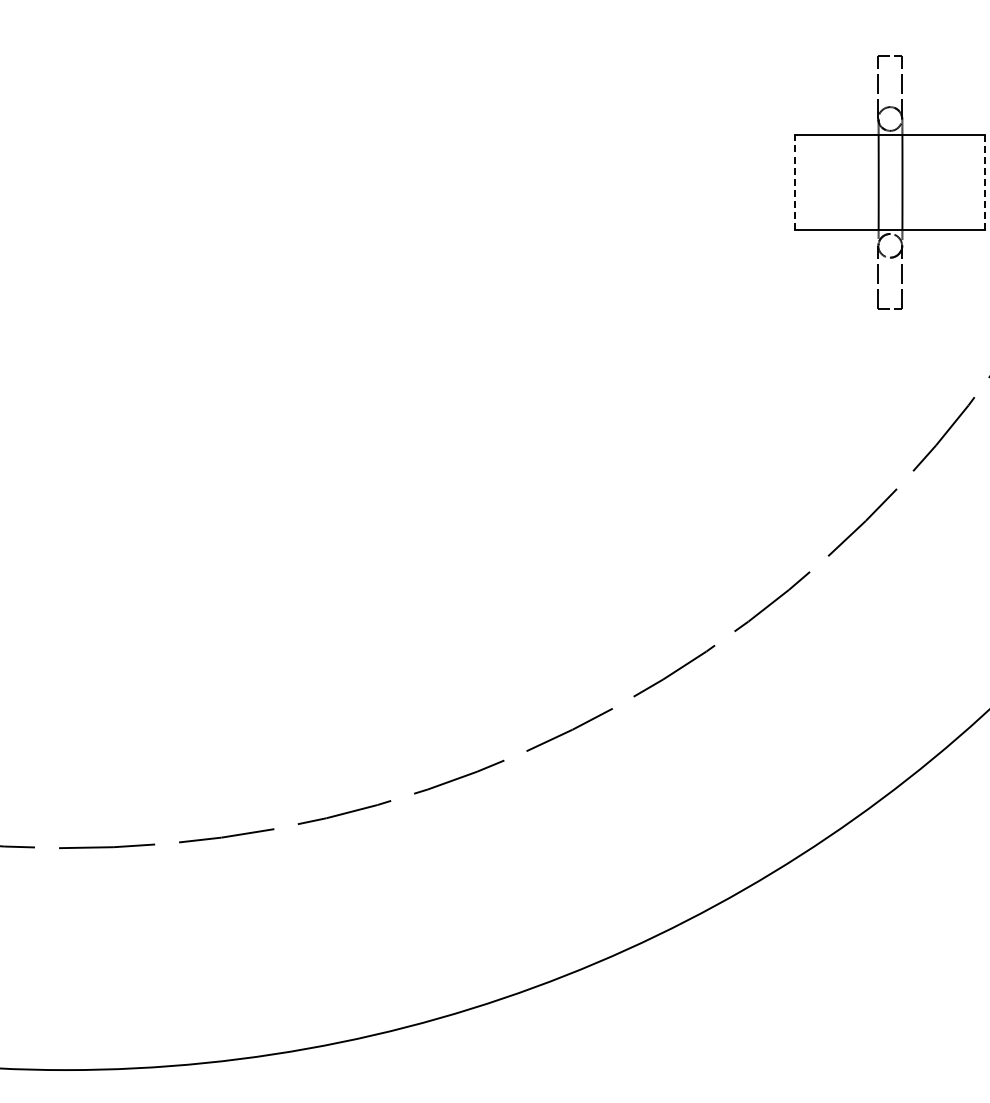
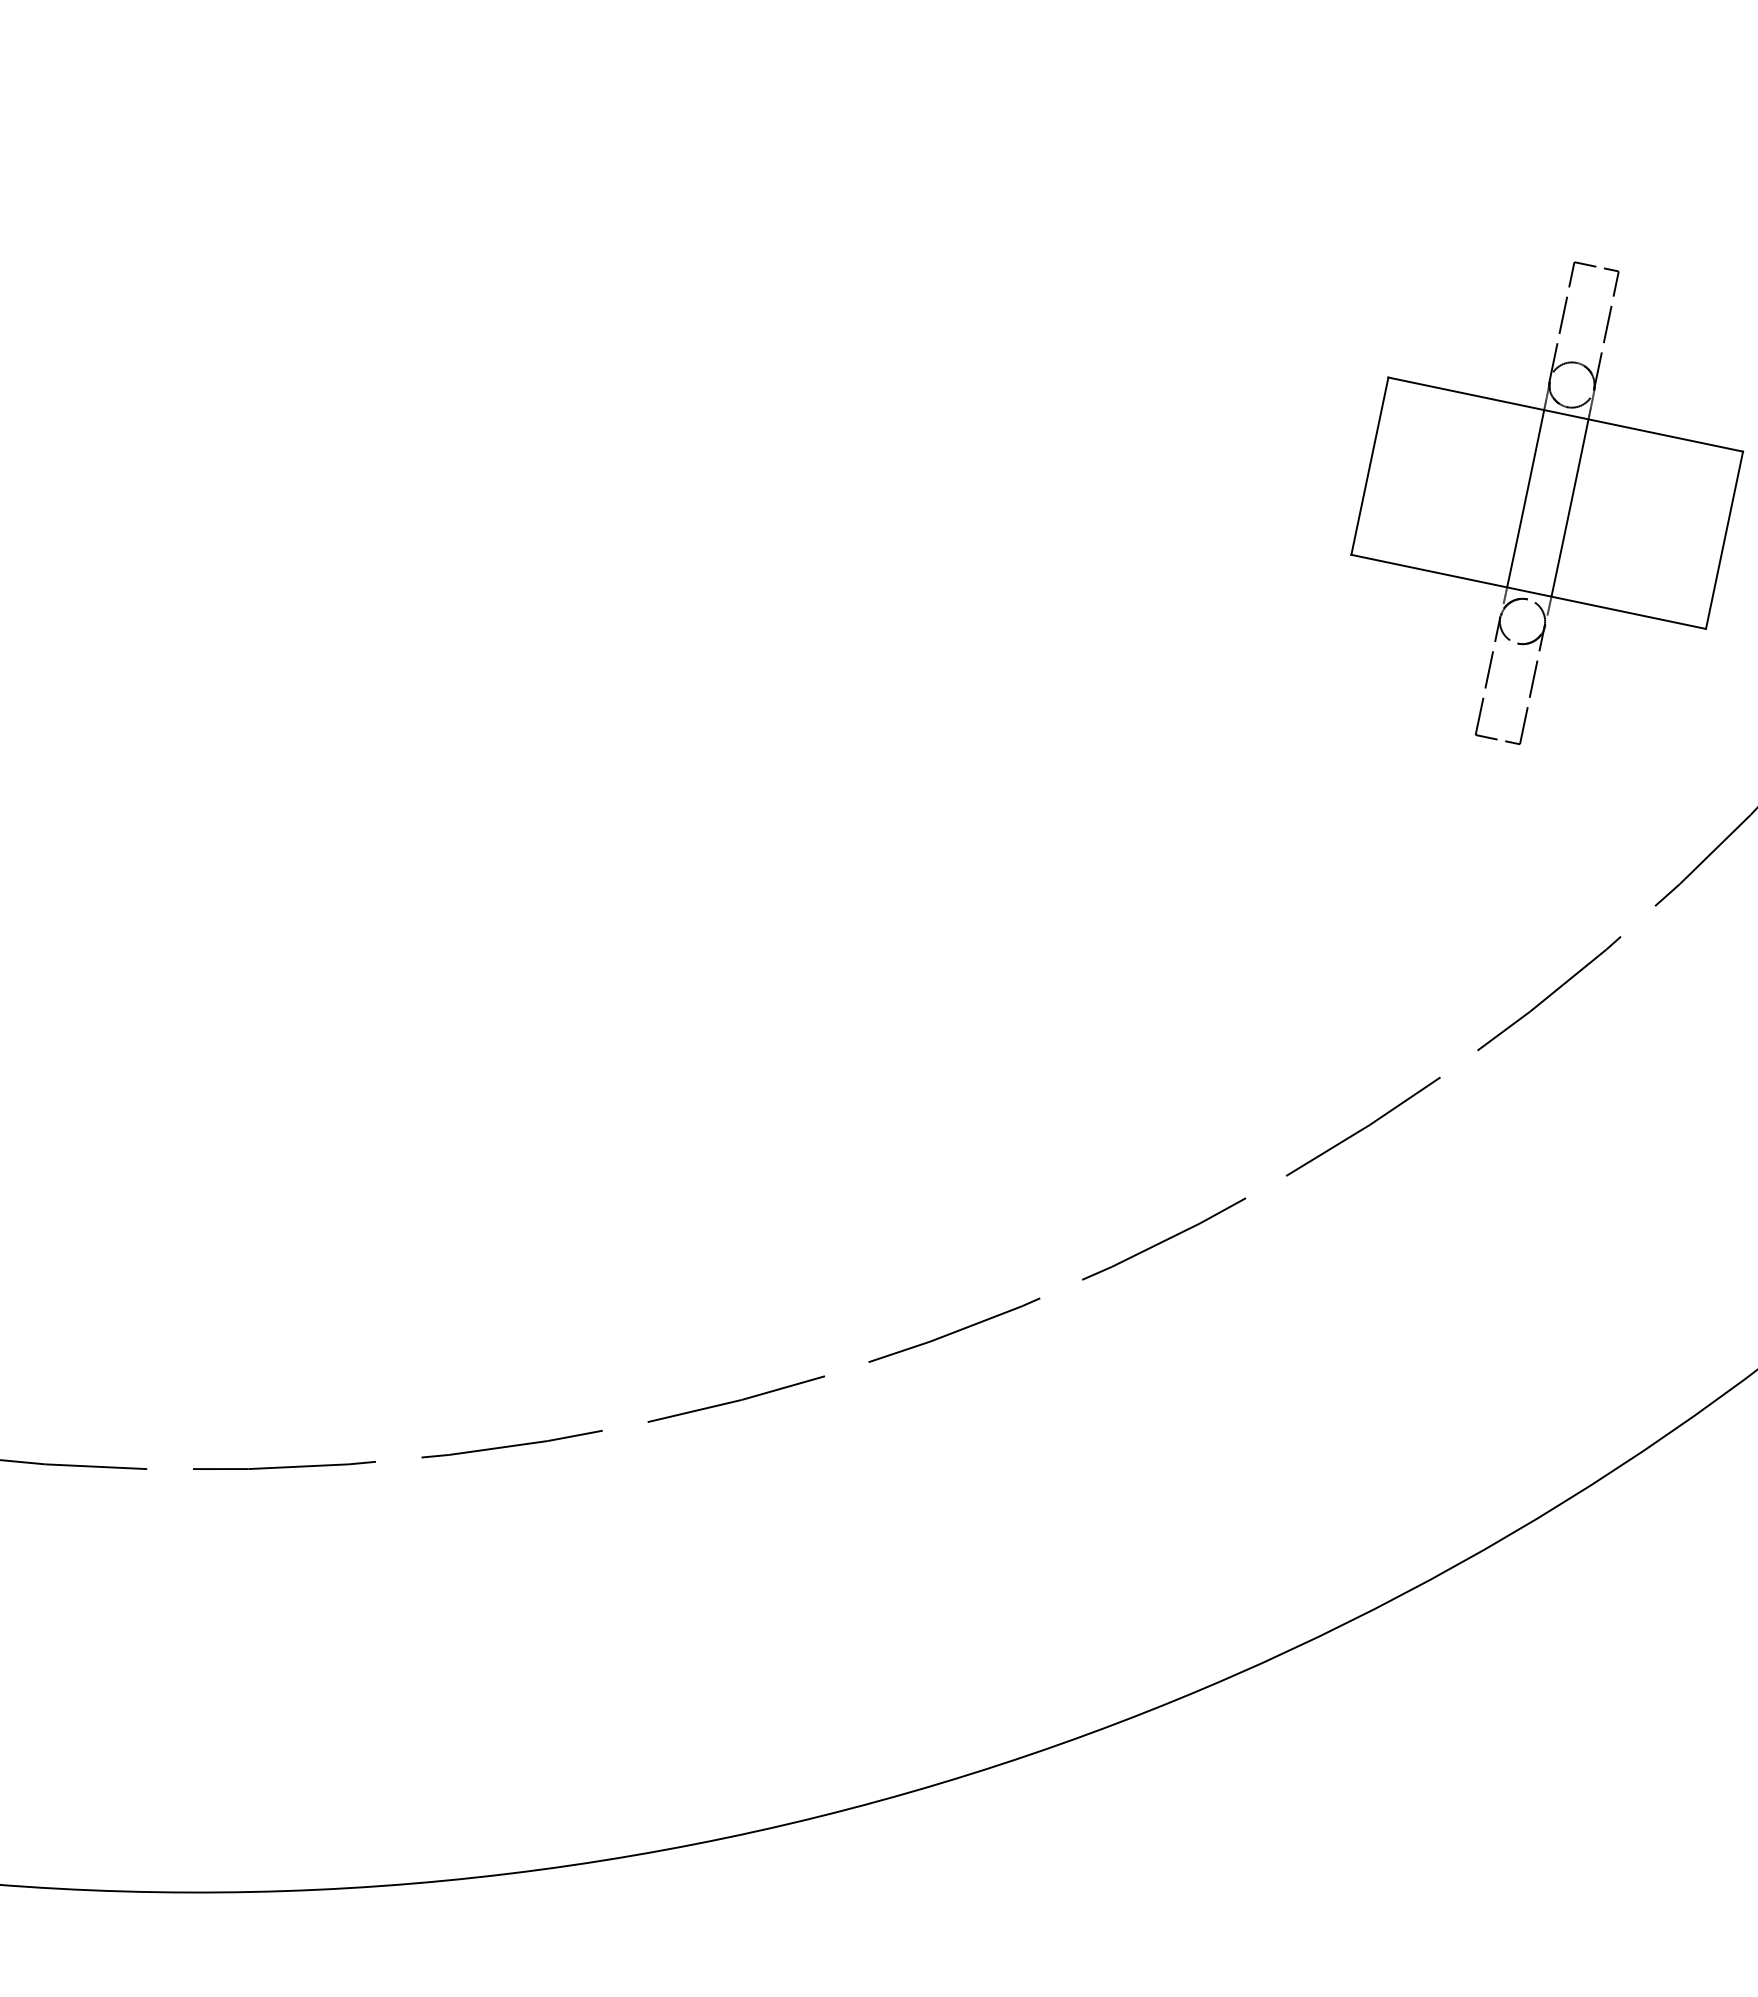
line: (795, 182) -> (1370, 466), dashed -> solid
line: (985, 182) -> (1724, 540), dashed -> solid

